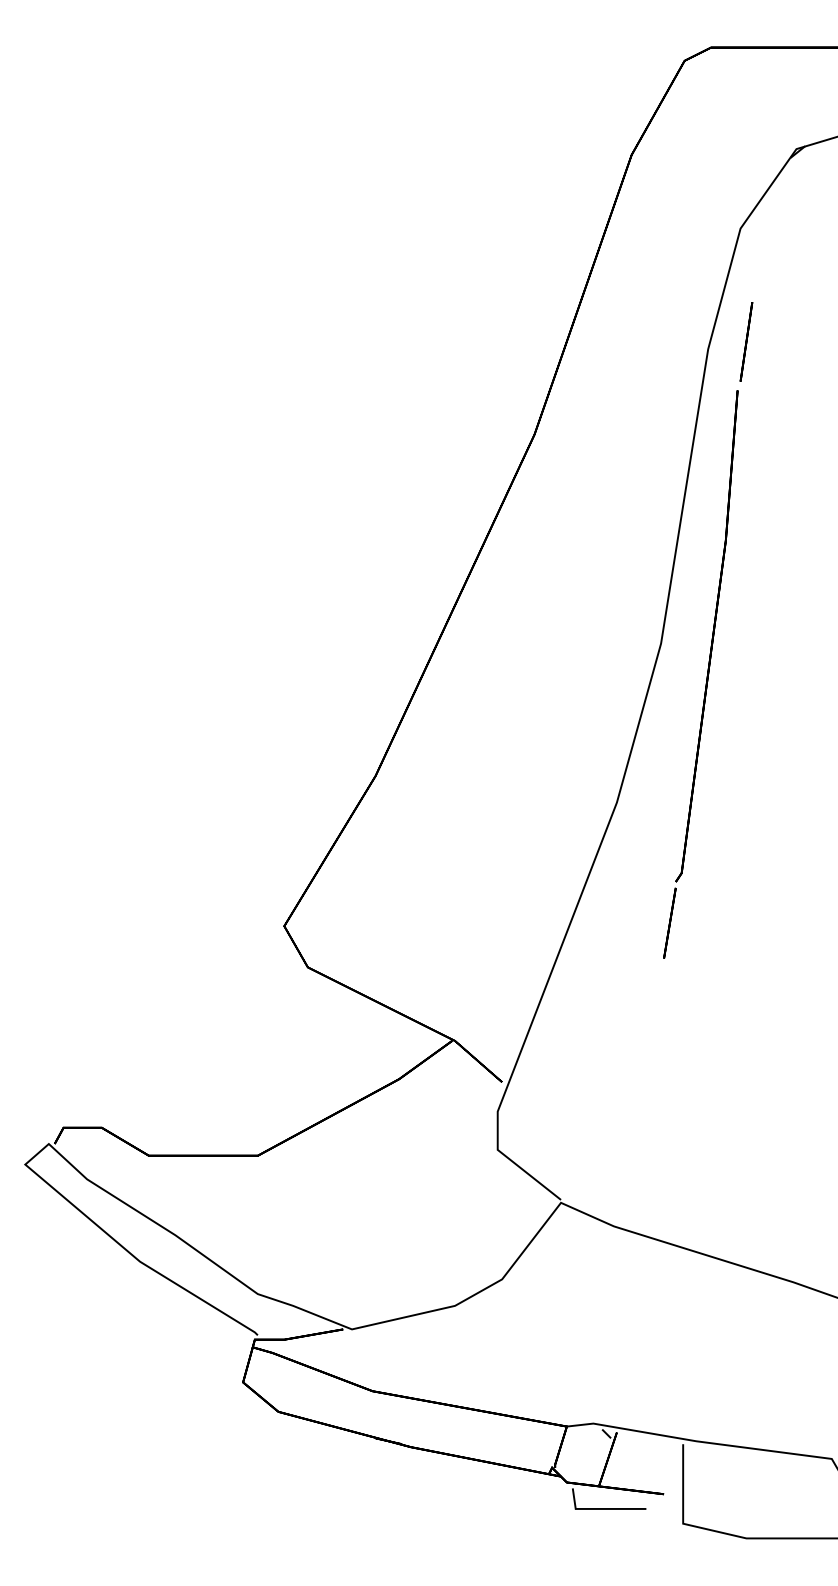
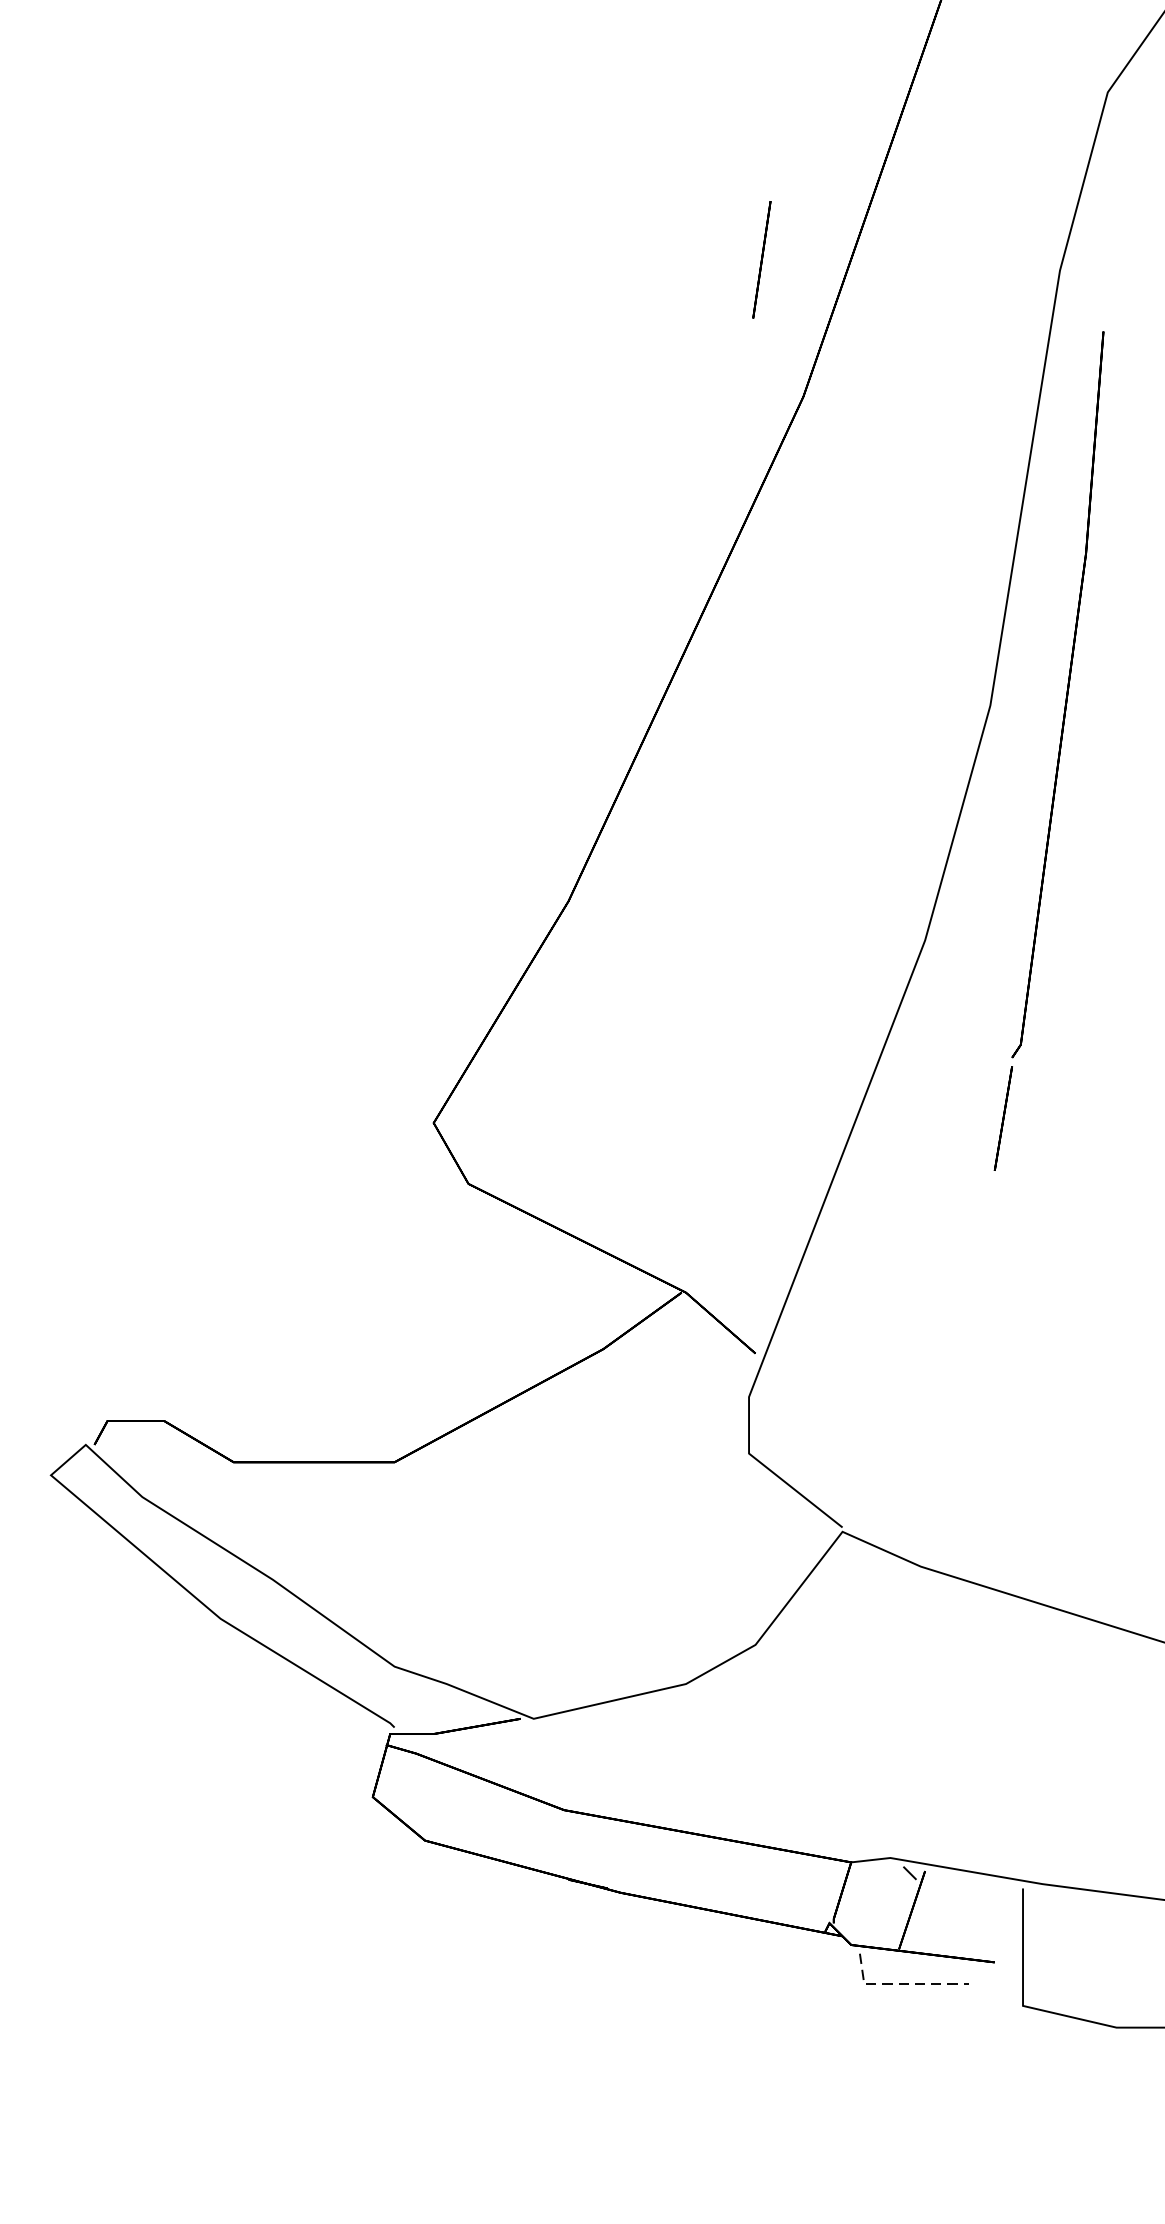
line: (746, 341) -> (761, 259), moved
line: (600, 1508) -> (900, 1983), solid -> dashed

